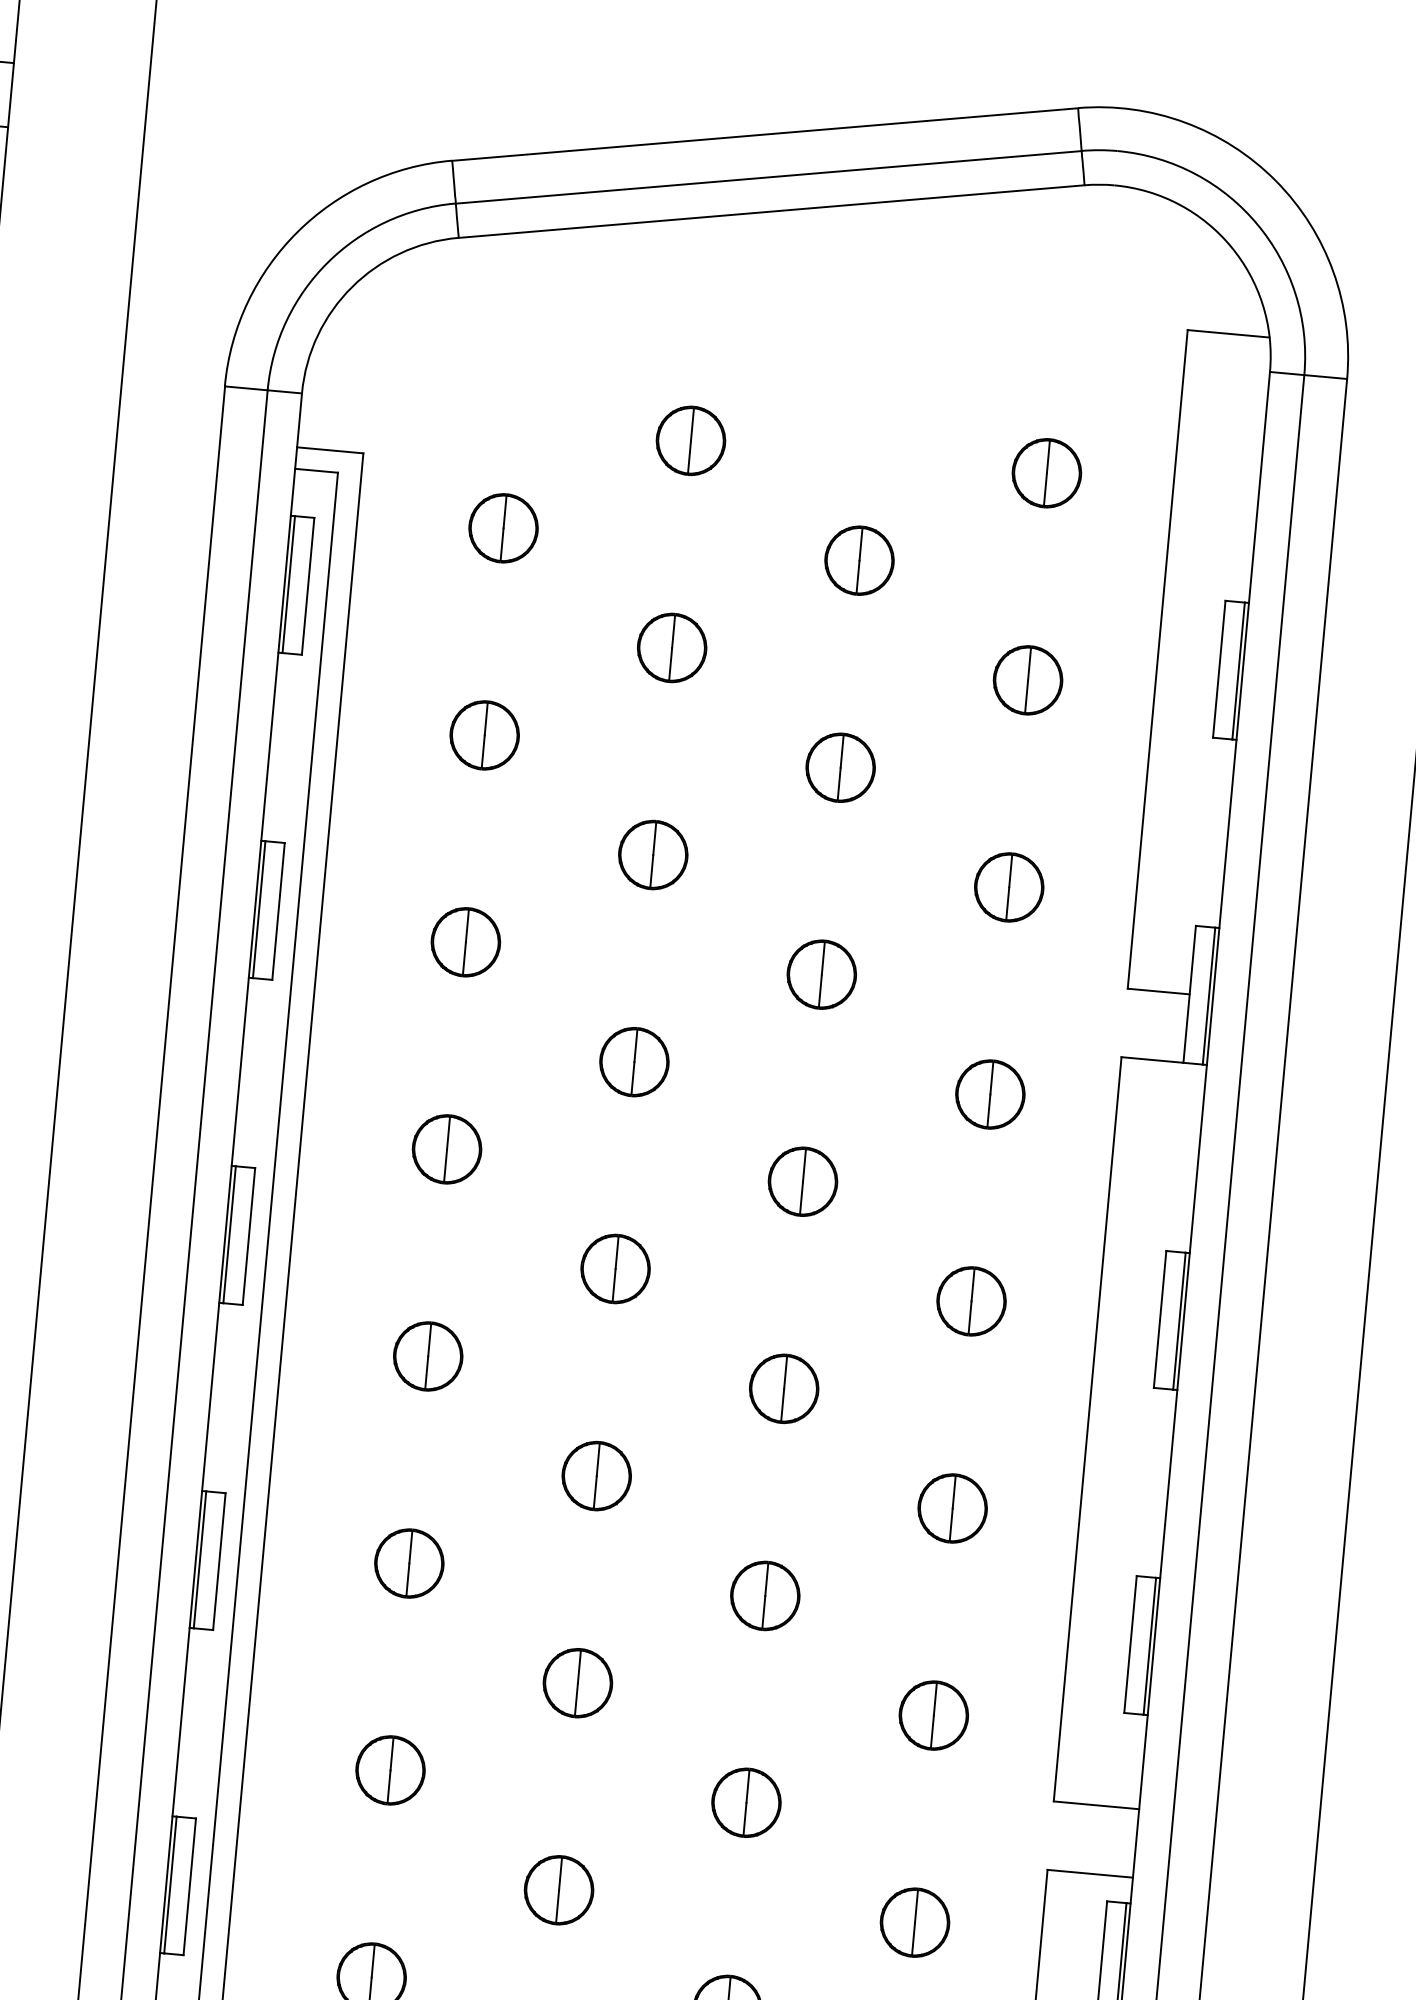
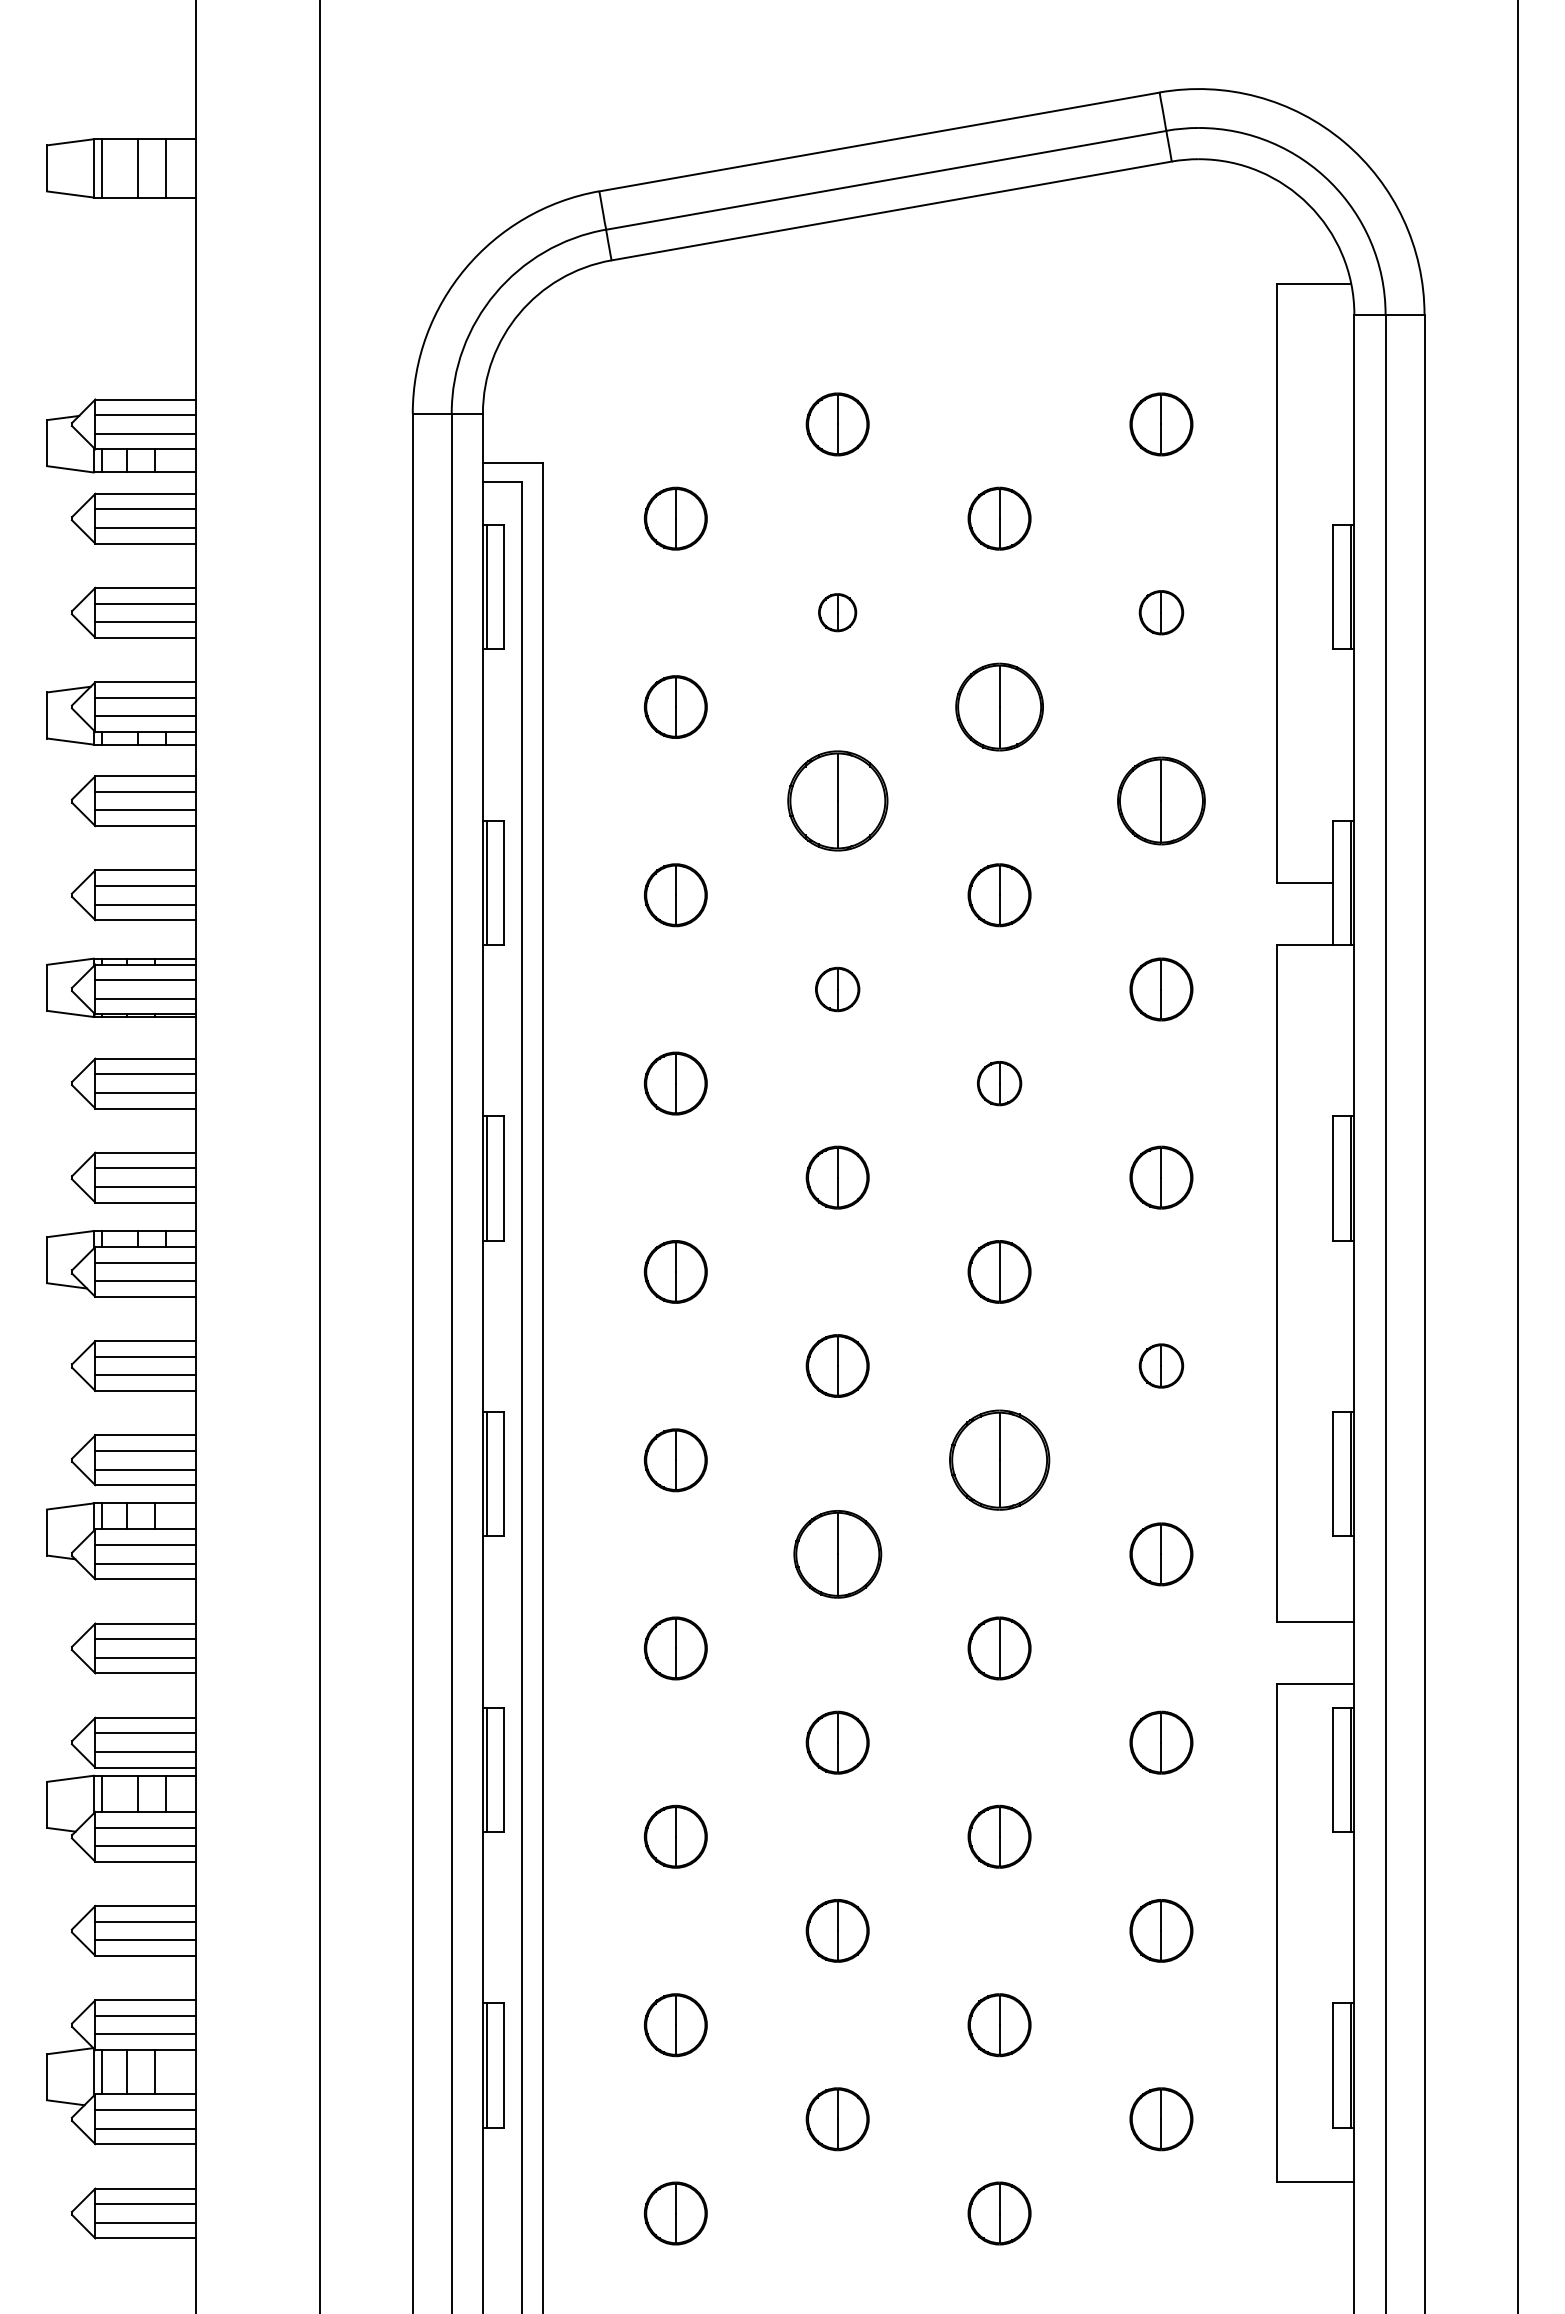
part: (671, 647) -> (837, 612), size x0.6
part: (1028, 680) -> (1161, 612), size x0.7
part: (840, 767) -> (999, 706), size x1.4
part: (653, 855) -> (837, 801), size x1.6
part: (1009, 887) -> (1161, 801), size x1.4
part: (634, 1062) -> (837, 989), size x0.7
part: (802, 1181) -> (999, 1083), size x0.7
part: (952, 1507) -> (1161, 1365), size x0.7
part: (765, 1596) -> (999, 1460), size x1.6
part: (577, 1683) -> (837, 1554), size x1.4

